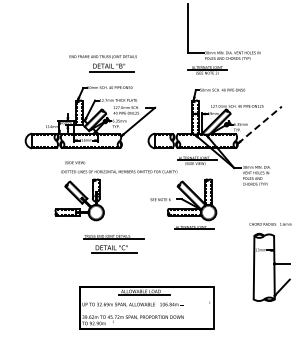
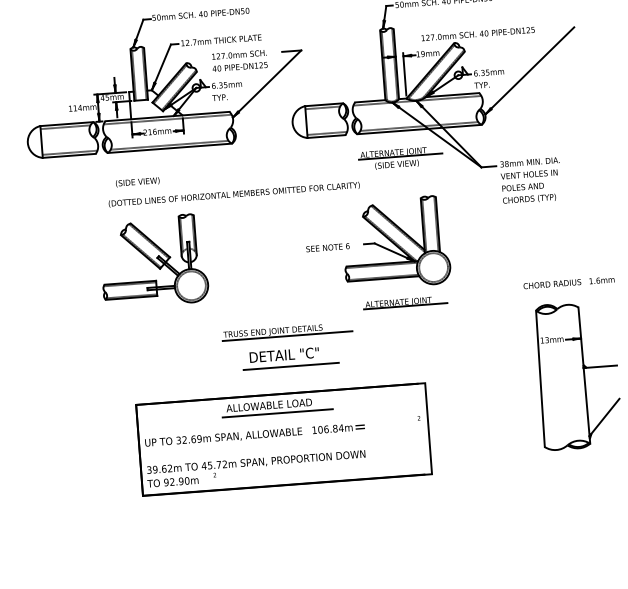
line: (259, 125) -> (529, 71), dashed -> solid
part: (113, 244) -> (287, 347), moved
part: (146, 307) -> (283, 439), moved

